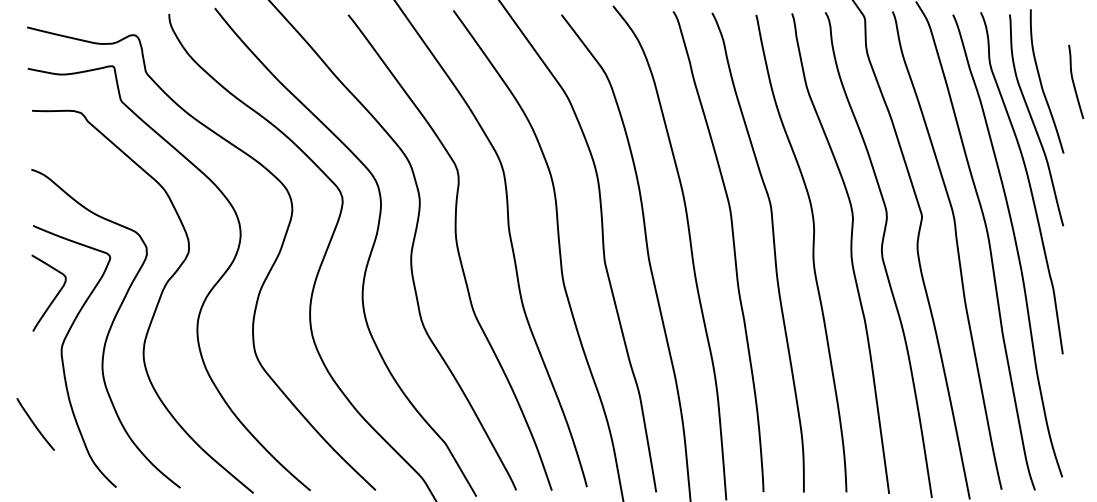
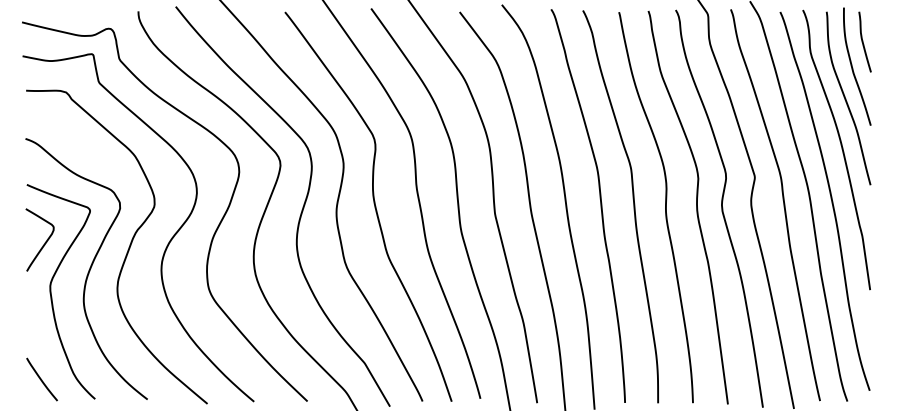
curve: (1074, 81) -> (863, 41), moved
line: (34, 424) -> (41, 379), moved

